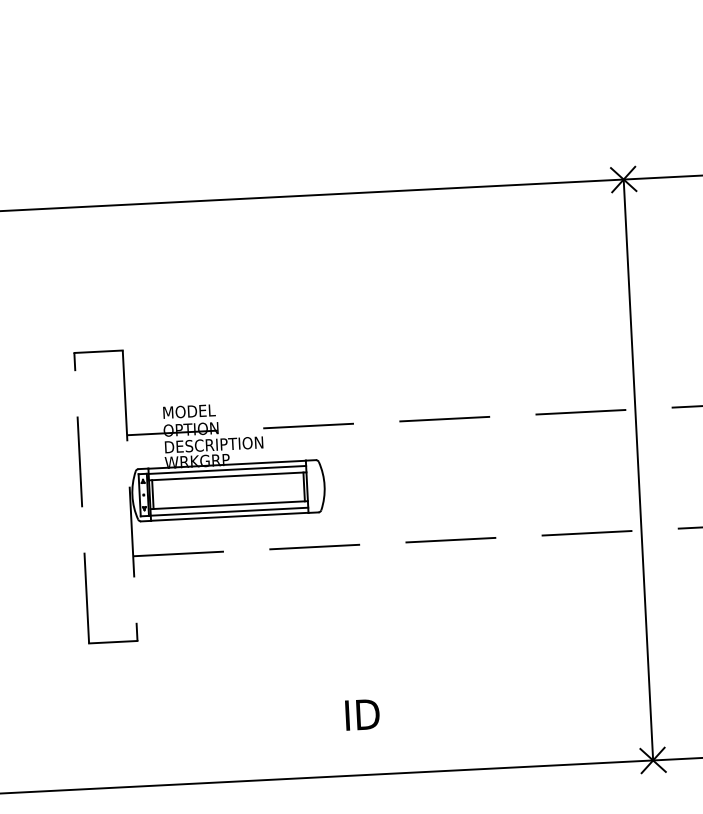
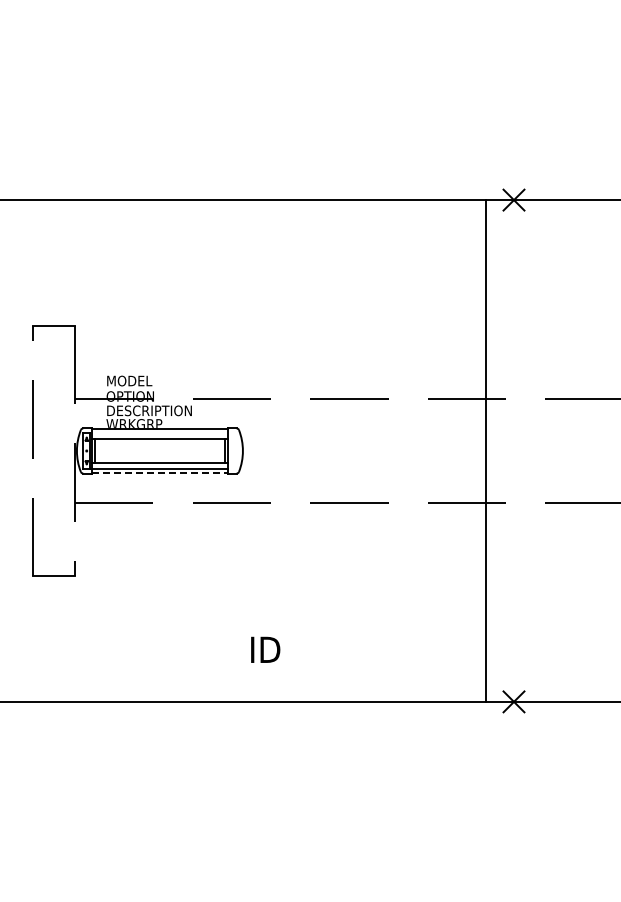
line: (638, 469) -> (486, 450), moved
line: (226, 470) -> (159, 433), removed
line: (229, 516) -> (159, 473), solid -> dashed

